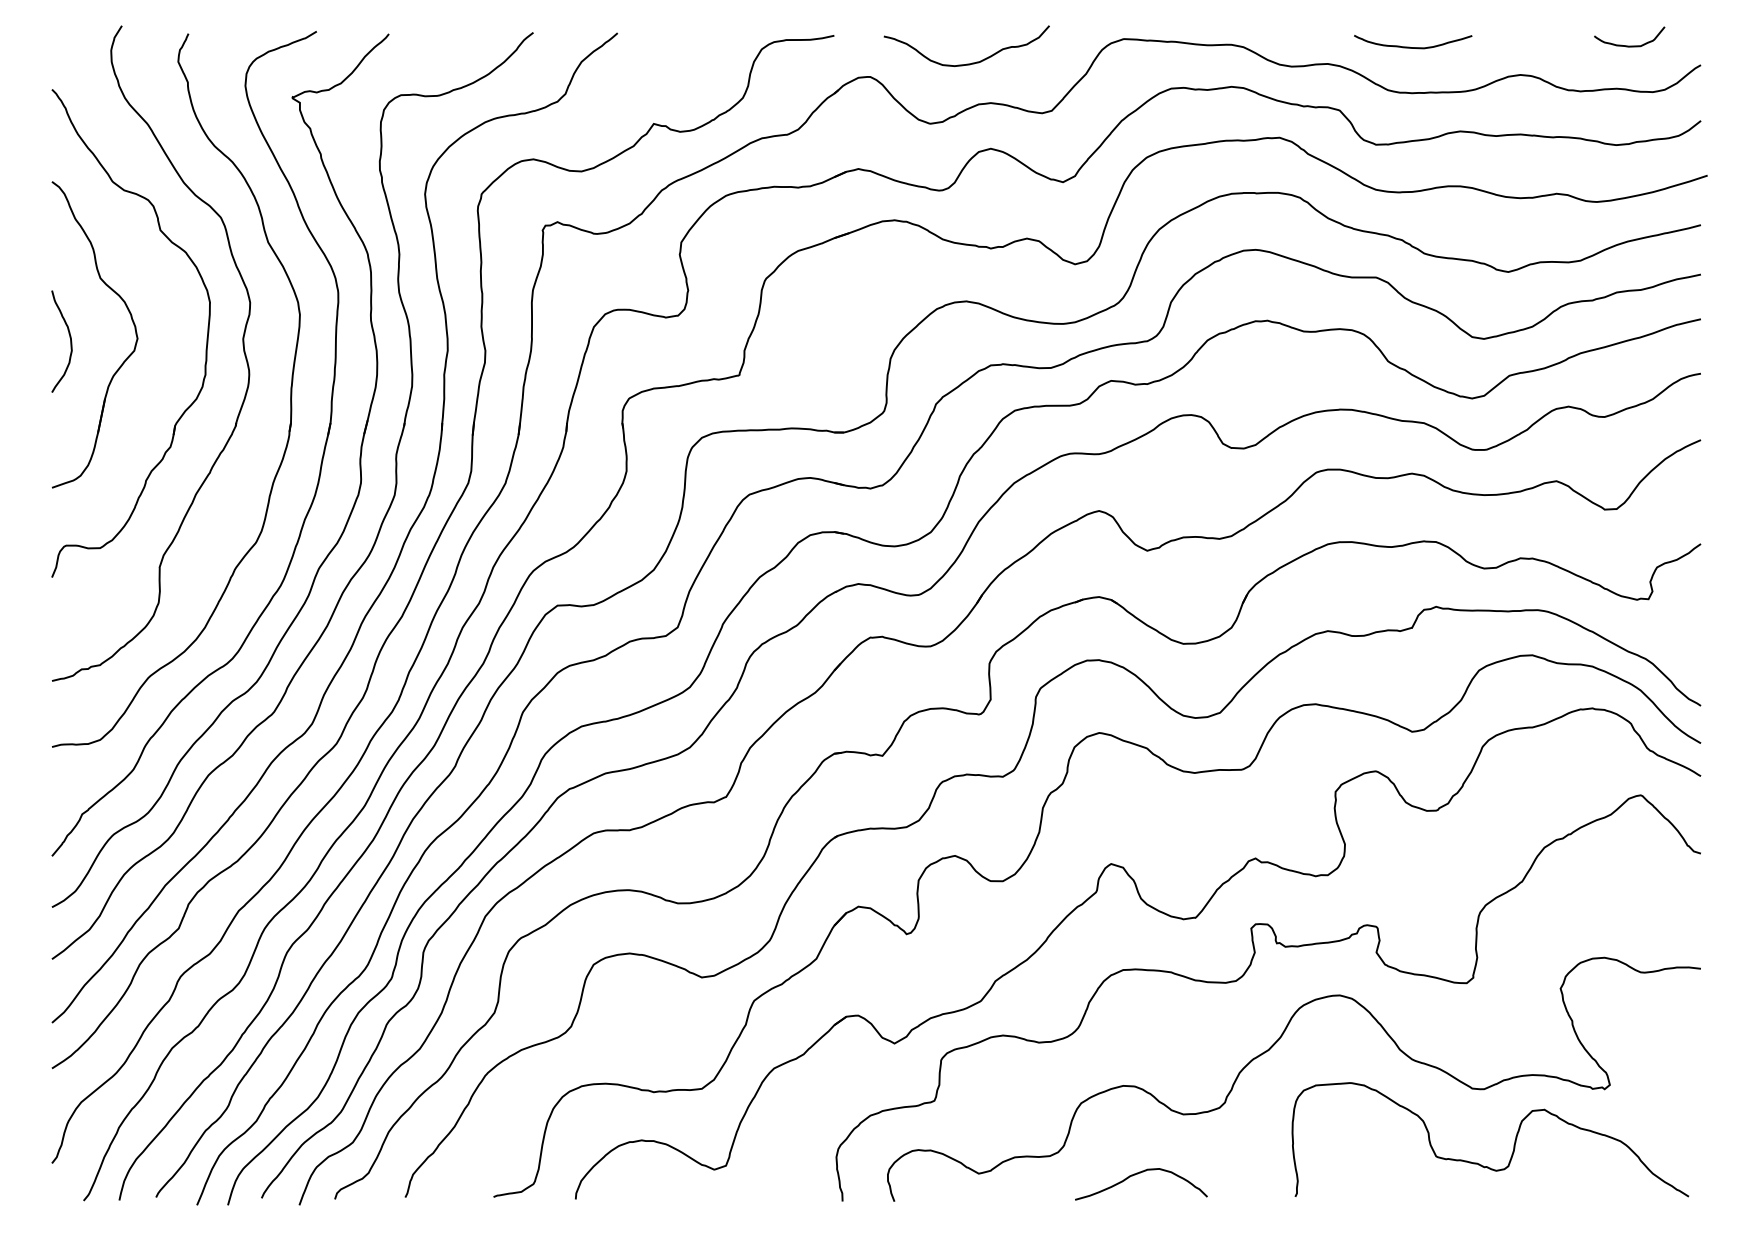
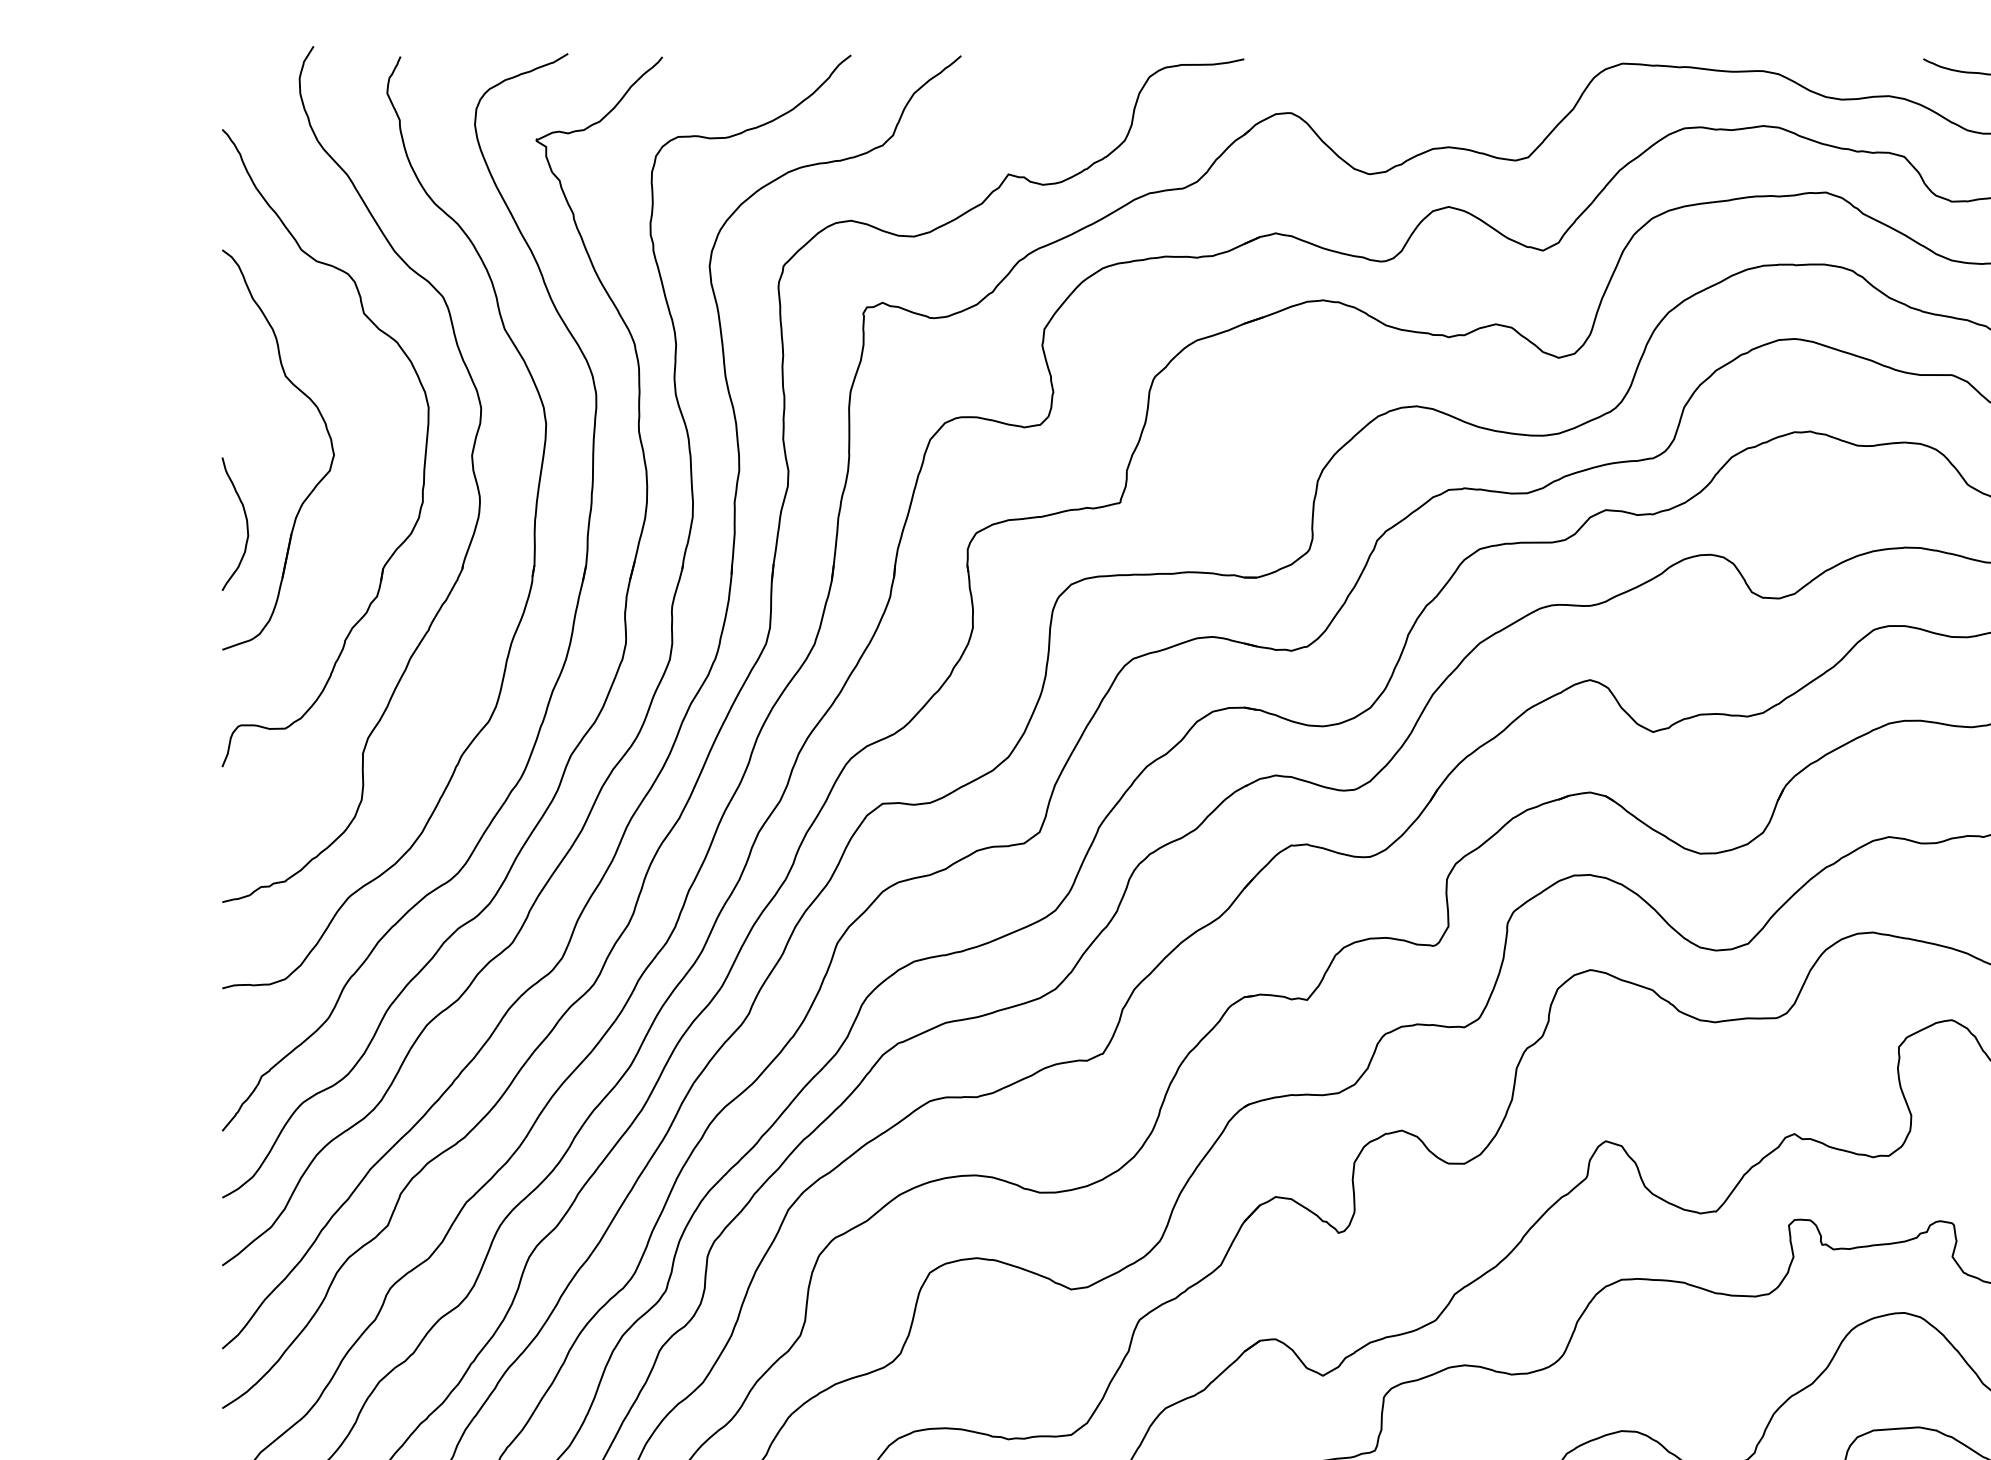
curve: (966, 63) -> (1416, 95), removed
curve: (69, 337) -> (245, 518), moved

